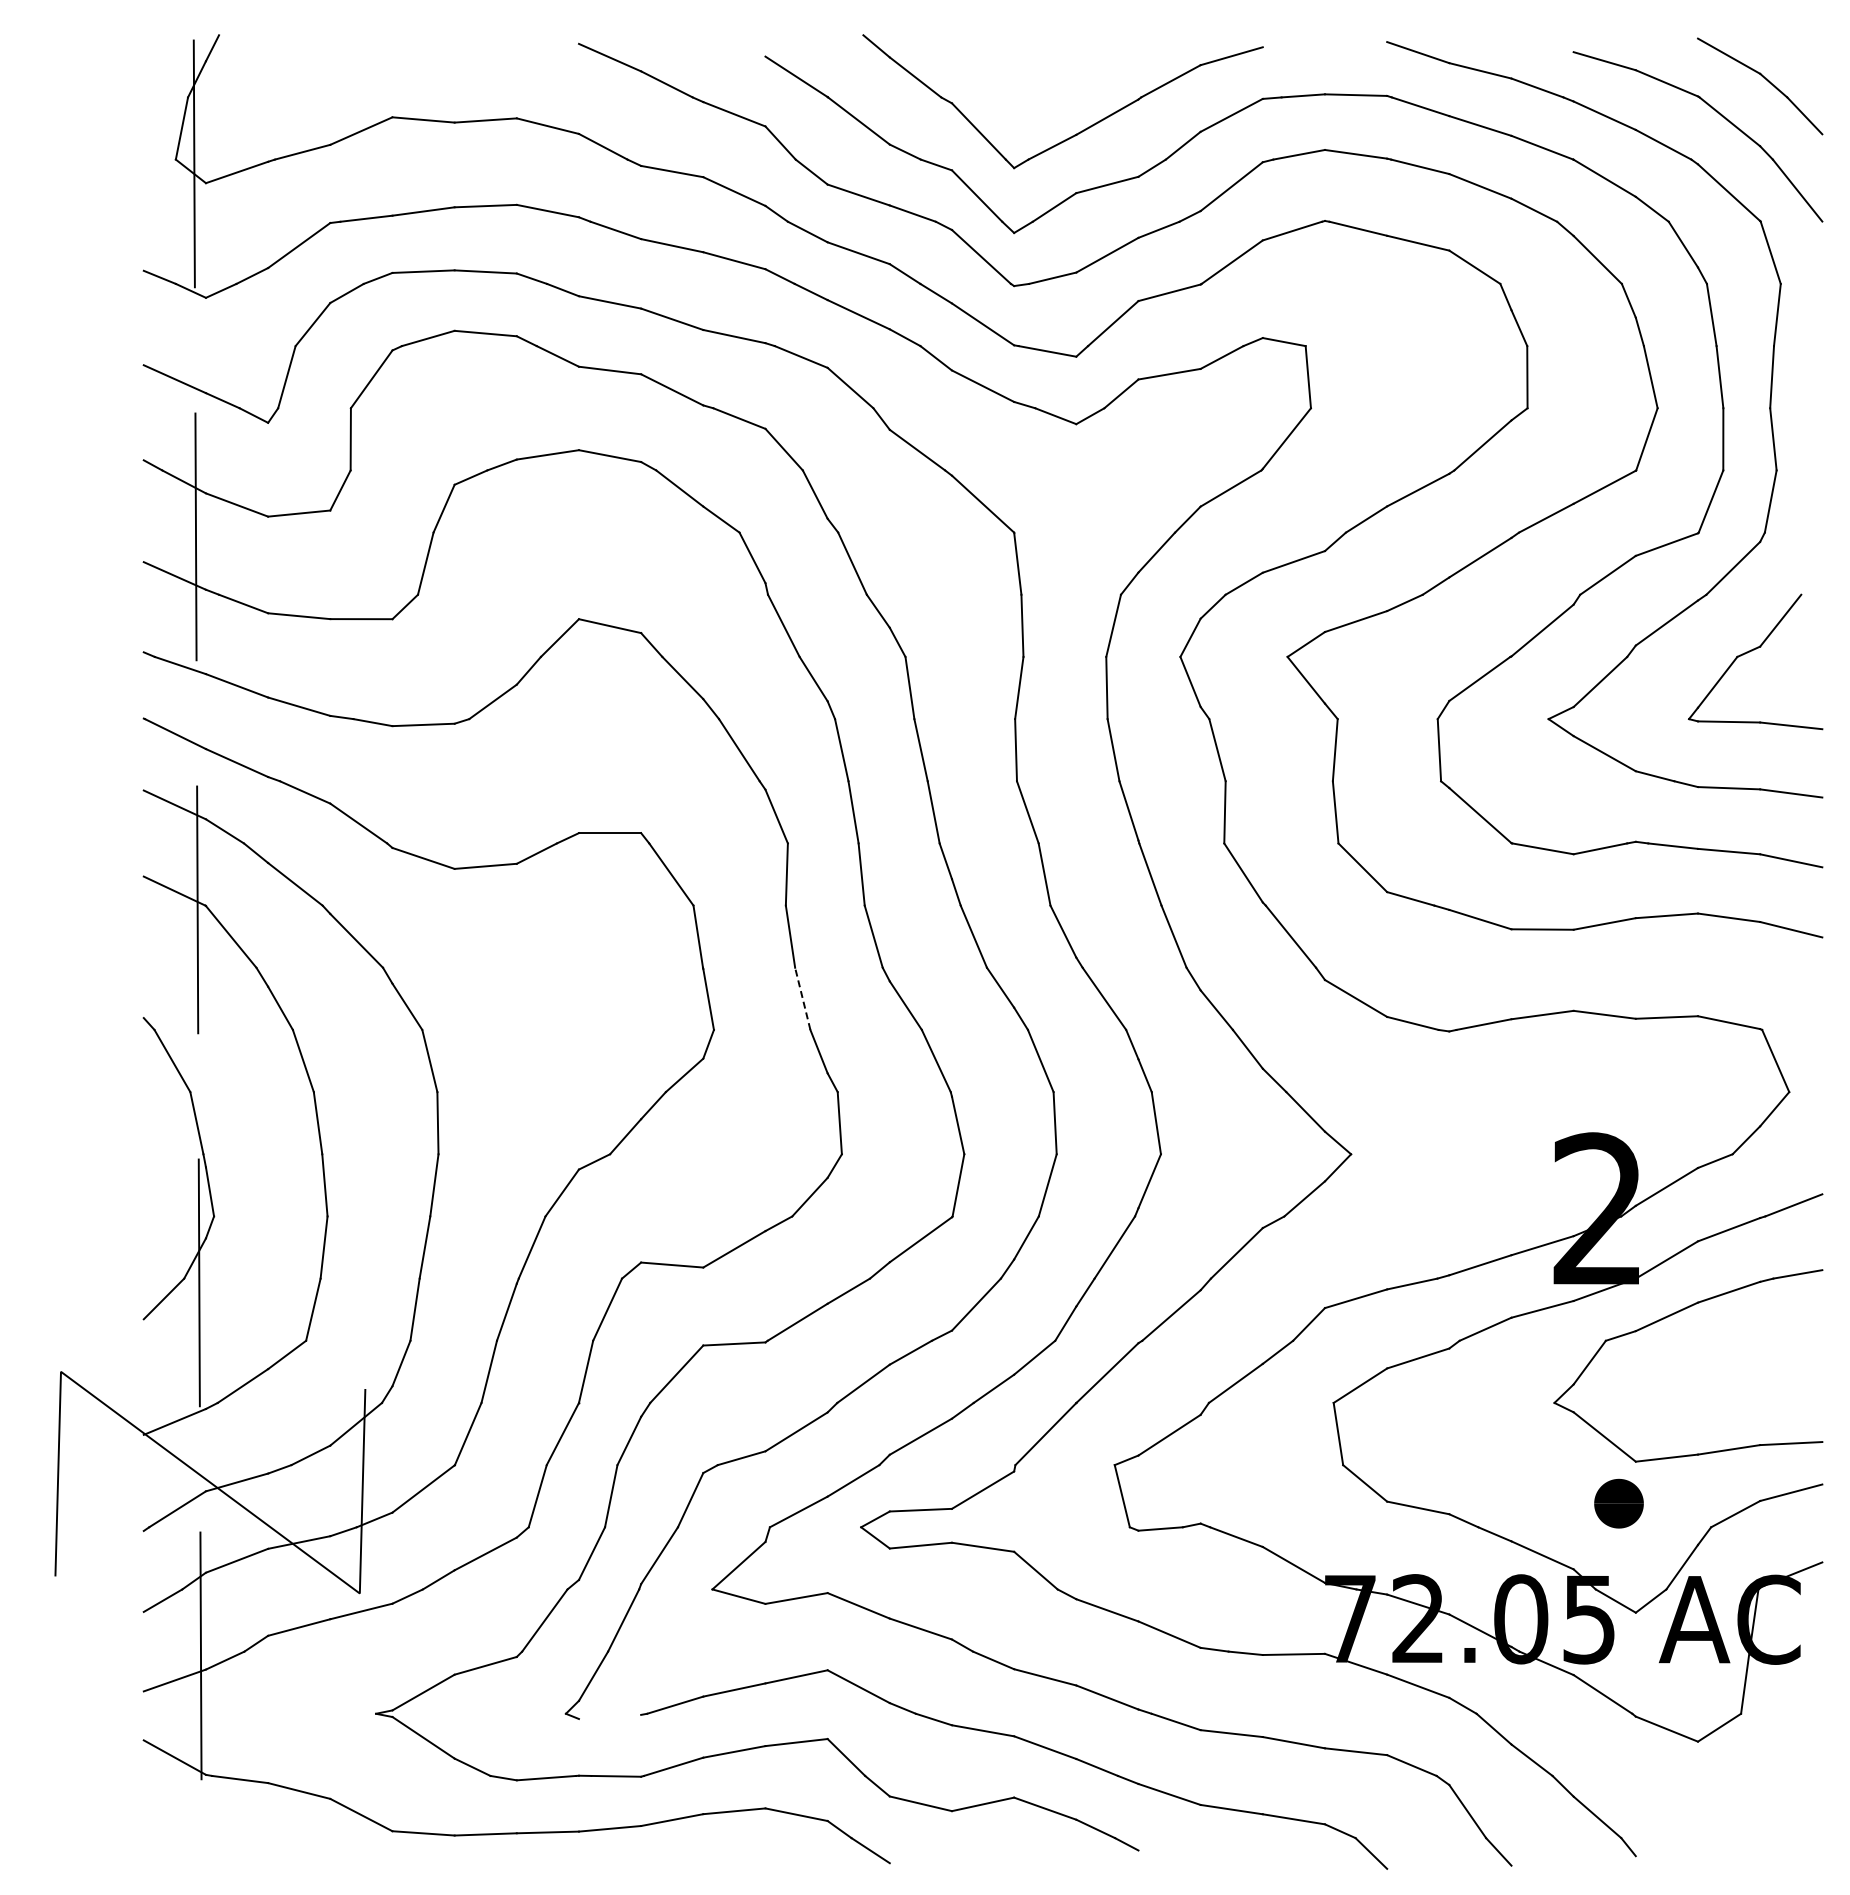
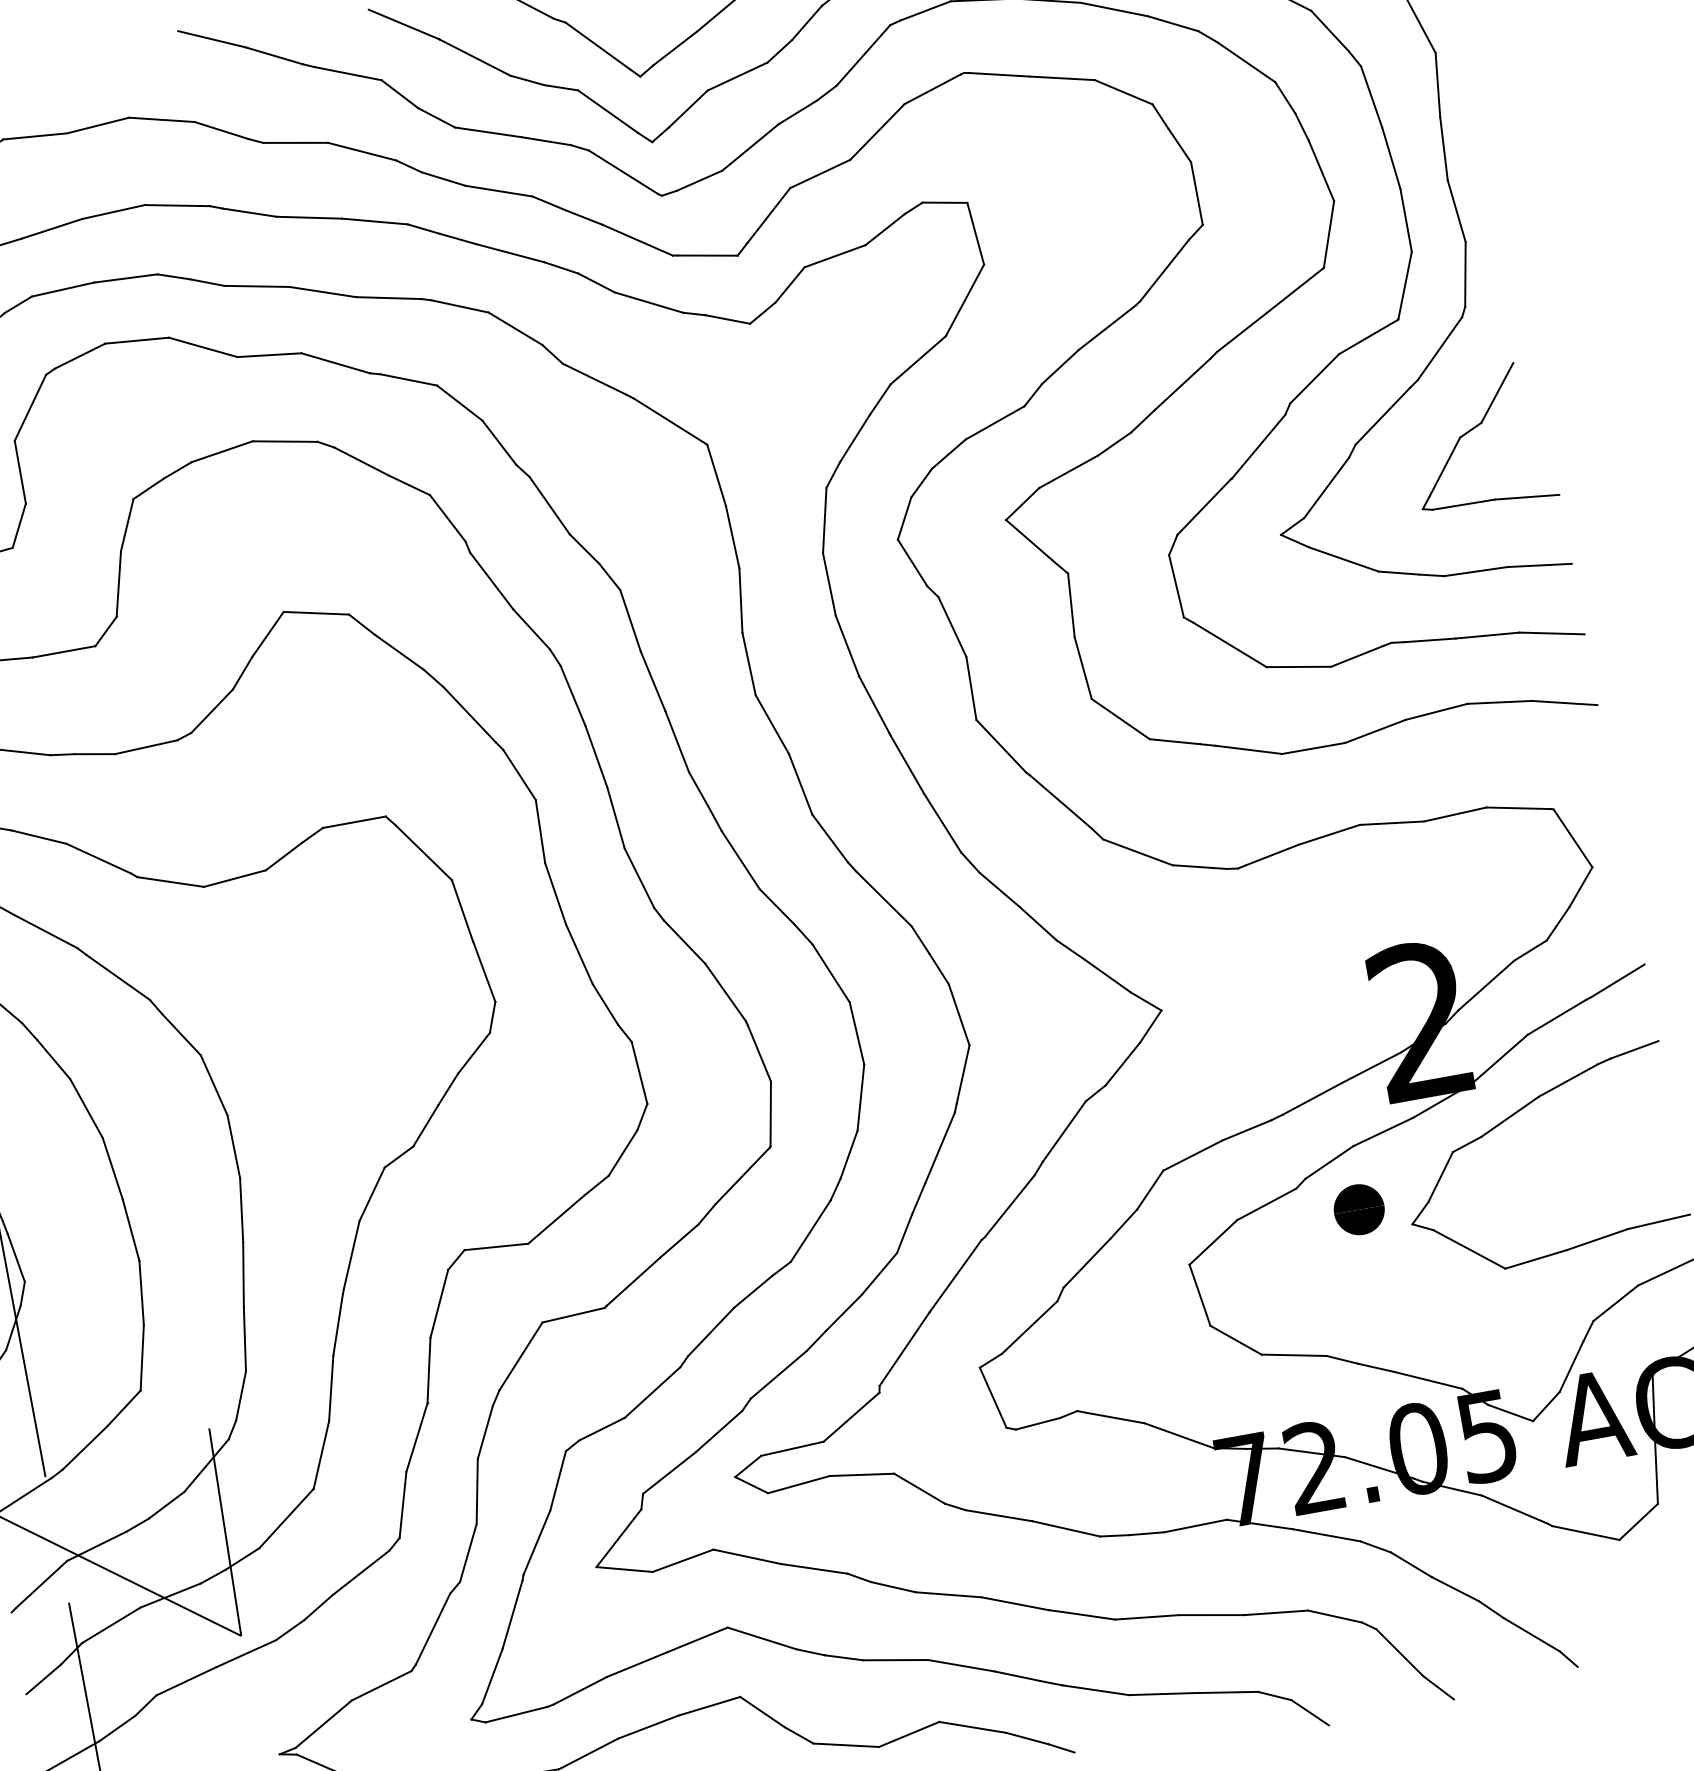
line: (802, 998) -> (578, 953), dashed -> solid
text: (1618, 1503) -> (1358, 1209), moved
line: (609, 1716) -> (515, 1714), added

